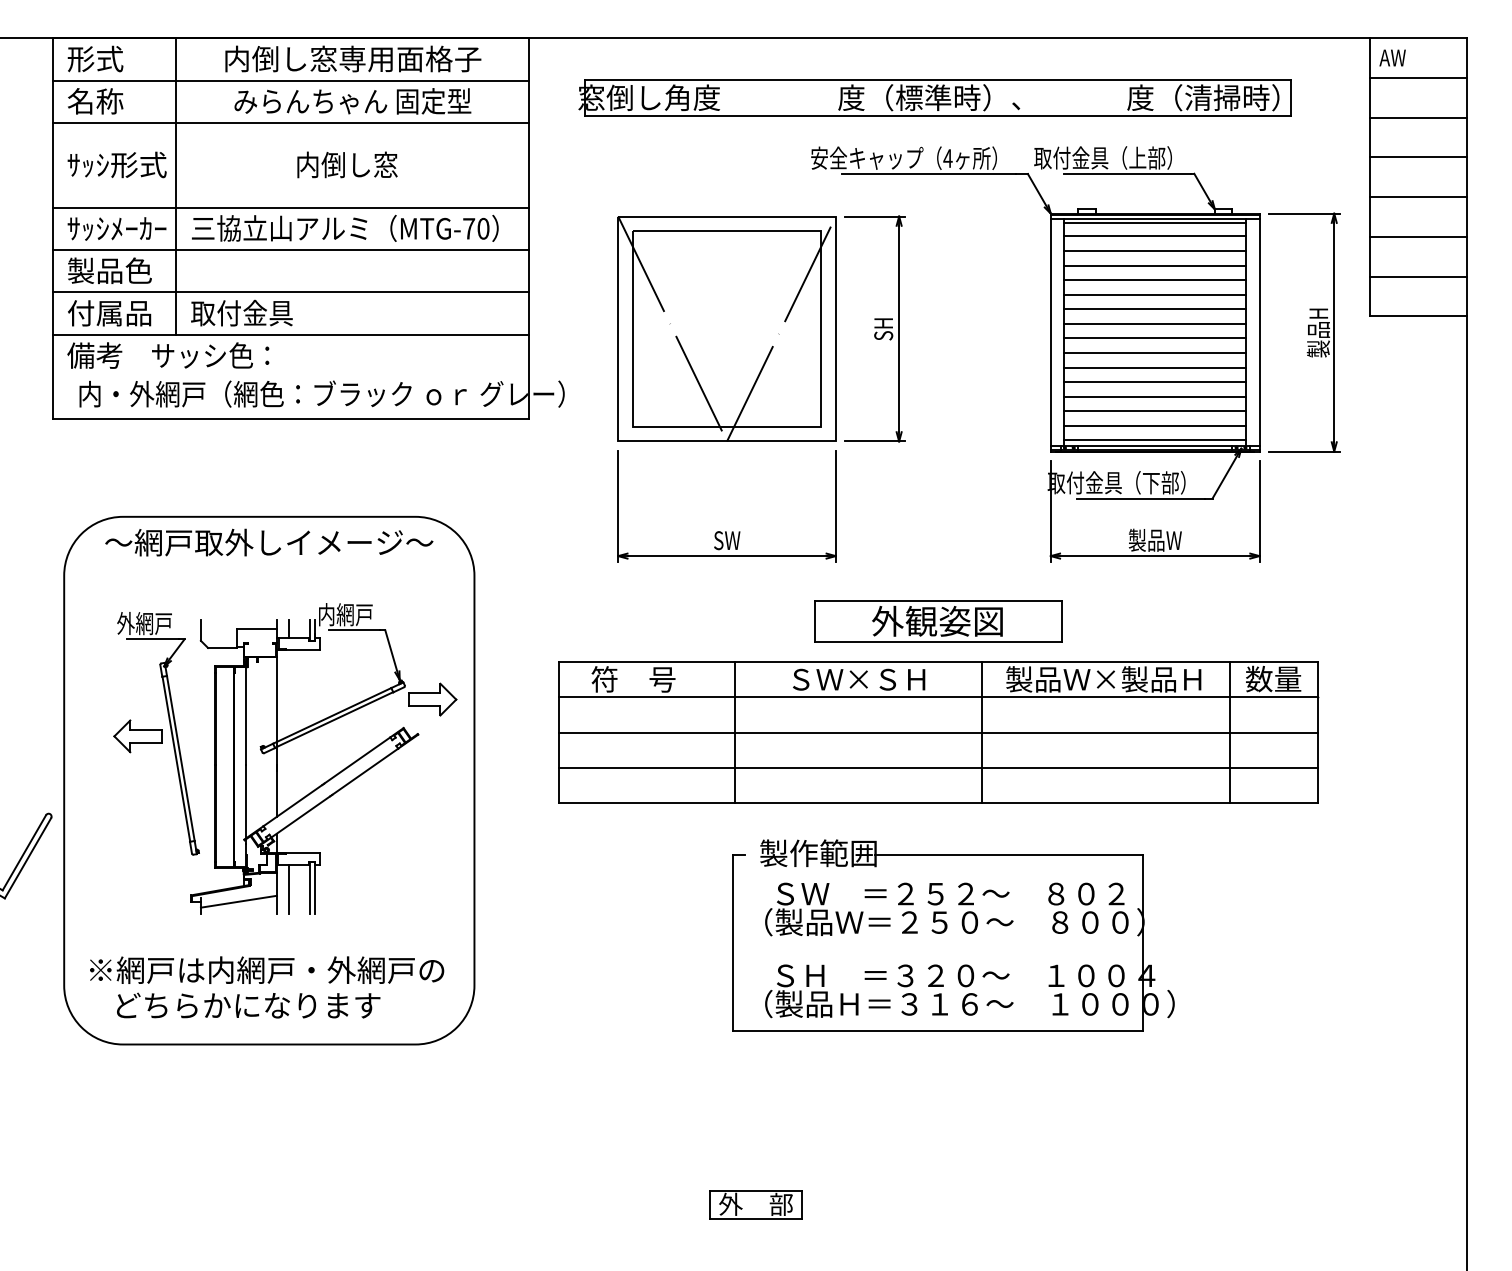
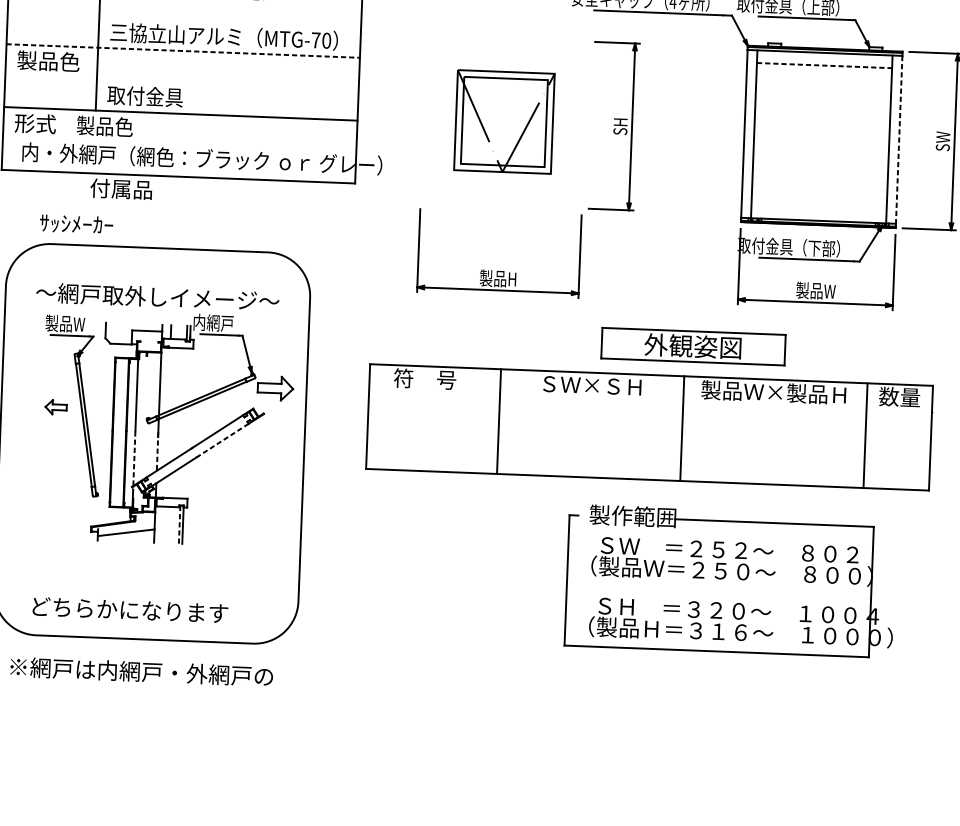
line: (290, 207) -> (184, 19), removed
line: (1155, 222) -> (825, 55), removed
text: (116, 228) -> (76, 223), moved
line: (1155, 236) -> (824, 65), solid -> dashed
line: (291, 250) -> (183, 51), solid -> dashed
line: (1155, 251) -> (824, 76), removed
line: (1155, 265) -> (823, 87), removed
line: (1155, 280) -> (823, 98), removed
line: (290, 292) -> (181, 82), removed
line: (1155, 294) -> (823, 108), removed
line: (1155, 309) -> (822, 119), removed
text: (109, 313) -> (121, 189), moved
line: (1155, 323) -> (822, 130), removed
part: (726, 328) -> (504, 121), size x0.6
text: (1318, 332) -> (942, 141), 製品H -> SW
line: (1259, 333) -> (899, 140), solid -> dashed
line: (1155, 338) -> (821, 141), removed
line: (1155, 353) -> (821, 152), removed
text: (95, 355) -> (35, 123), 備考 -> 形式
text: (210, 355) -> (120, 126), サッシ色： -> 製品色
line: (1155, 367) -> (821, 162), removed
line: (1155, 382) -> (820, 173), removed
line: (1155, 396) -> (820, 184), removed
line: (1155, 411) -> (819, 195), removed
line: (1155, 425) -> (819, 205), removed
line: (1155, 440) -> (818, 216), removed
text: (726, 539) -> (498, 278), SW -> 製品H
text: (269, 542) -> (157, 296), moved
part: (938, 621) -> (693, 346), moved
text: (144, 623) -> (64, 323), 外網戸 -> 製品W
line: (937, 697) -> (649, 401), removed
line: (937, 732) -> (648, 427), removed
part: (137, 736) -> (55, 407), size x0.6
line: (937, 768) -> (647, 453), removed
line: (364, 772) -> (223, 440), solid -> dashed
line: (276, 790) -> (157, 451), solid -> dashed
line: (246, 804) -> (134, 460), solid -> dashed
line: (288, 888) -> (163, 524), removed
line: (310, 888) -> (179, 524), solid -> dashed
part: (946, 930) -> (725, 577), moved
text: (267, 969) -> (142, 671), moved
part: (755, 1204) -> (500, 771), removed

